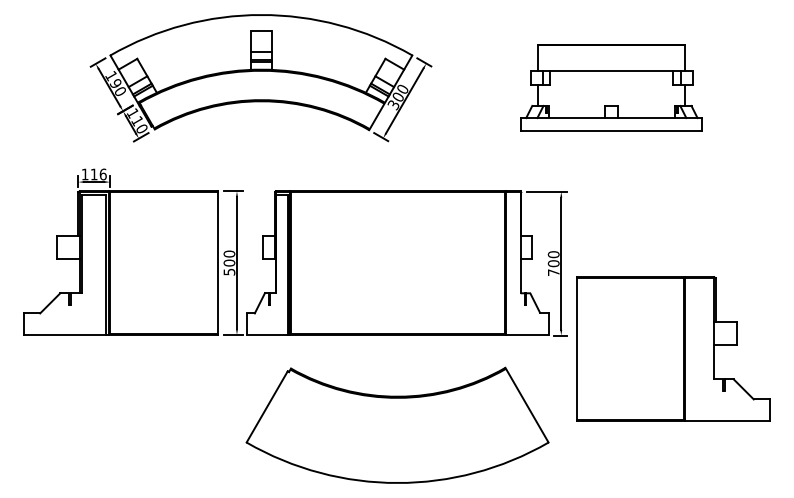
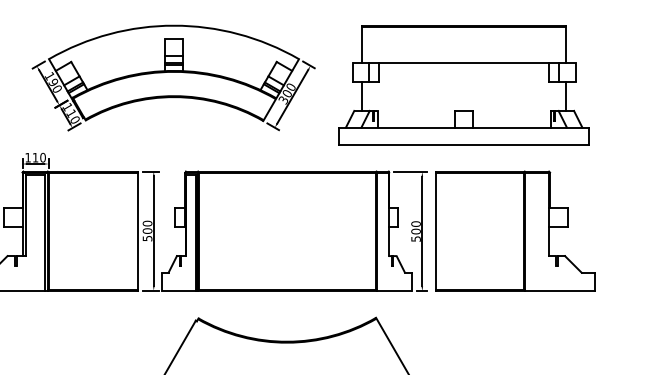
part: (611, 87) -> (463, 85), size x1.67
text: (103, 174) -> (43, 157), 116 -> 110
text: (553, 272) -> (415, 238), 700 -> 500
part: (673, 348) -> (515, 230), moved

